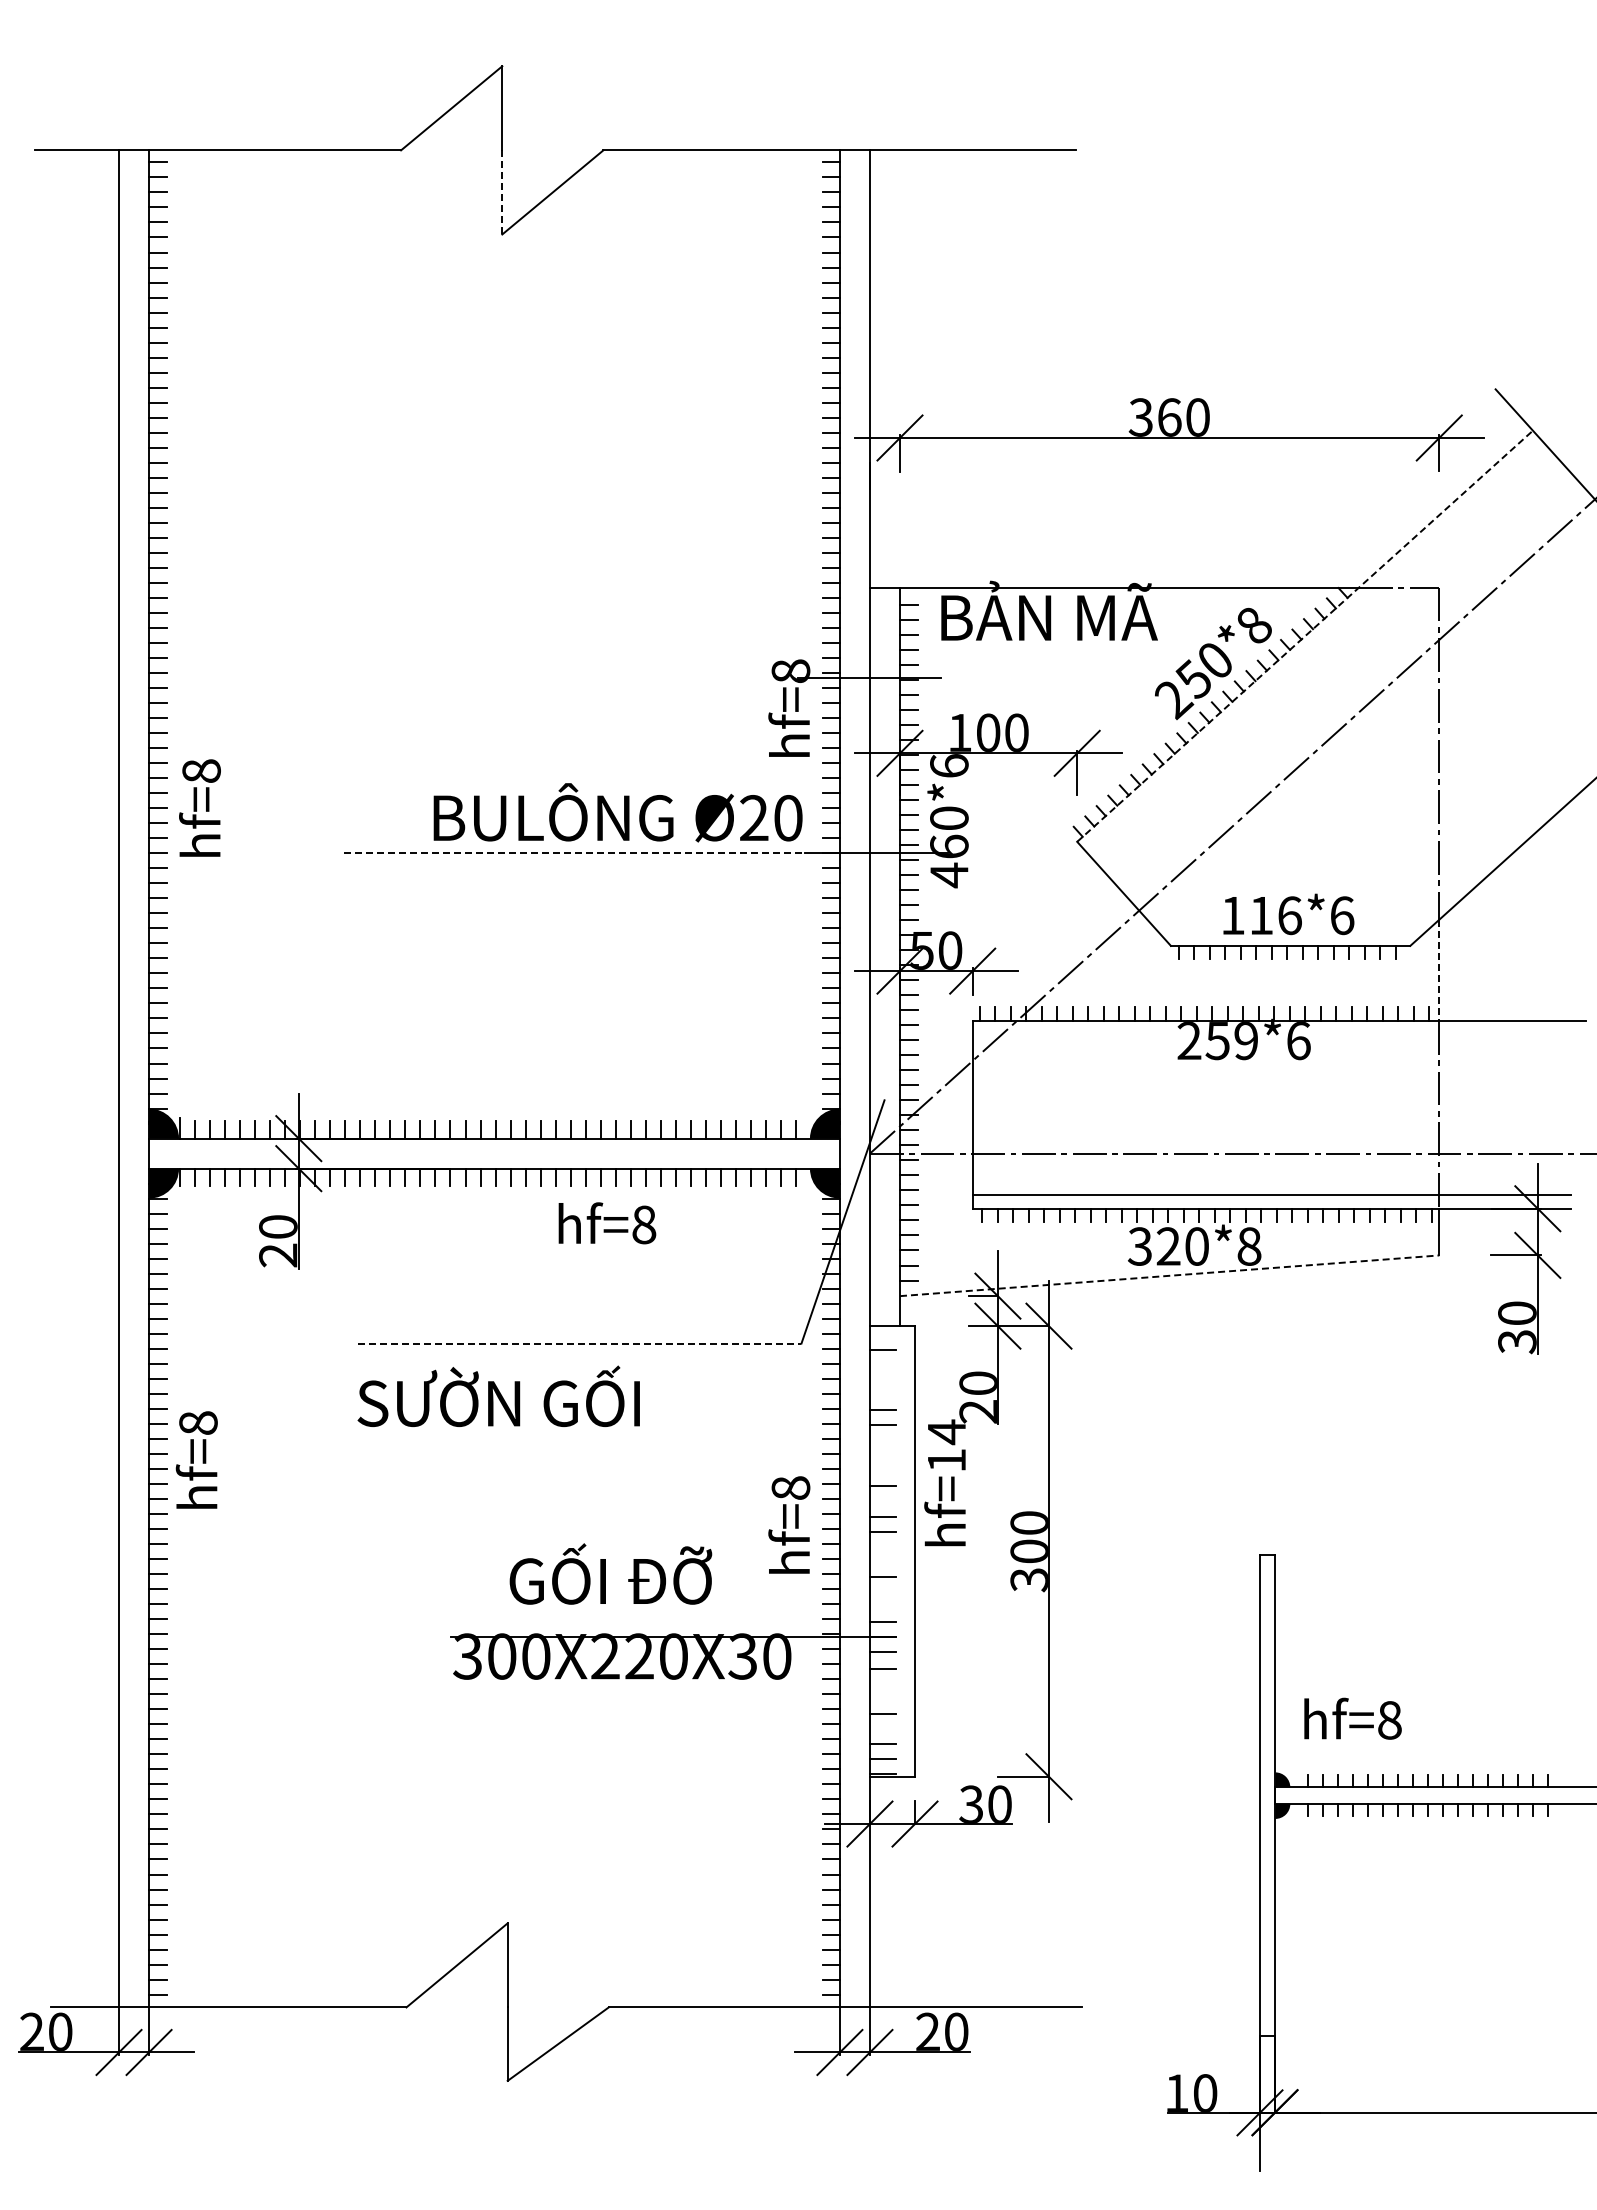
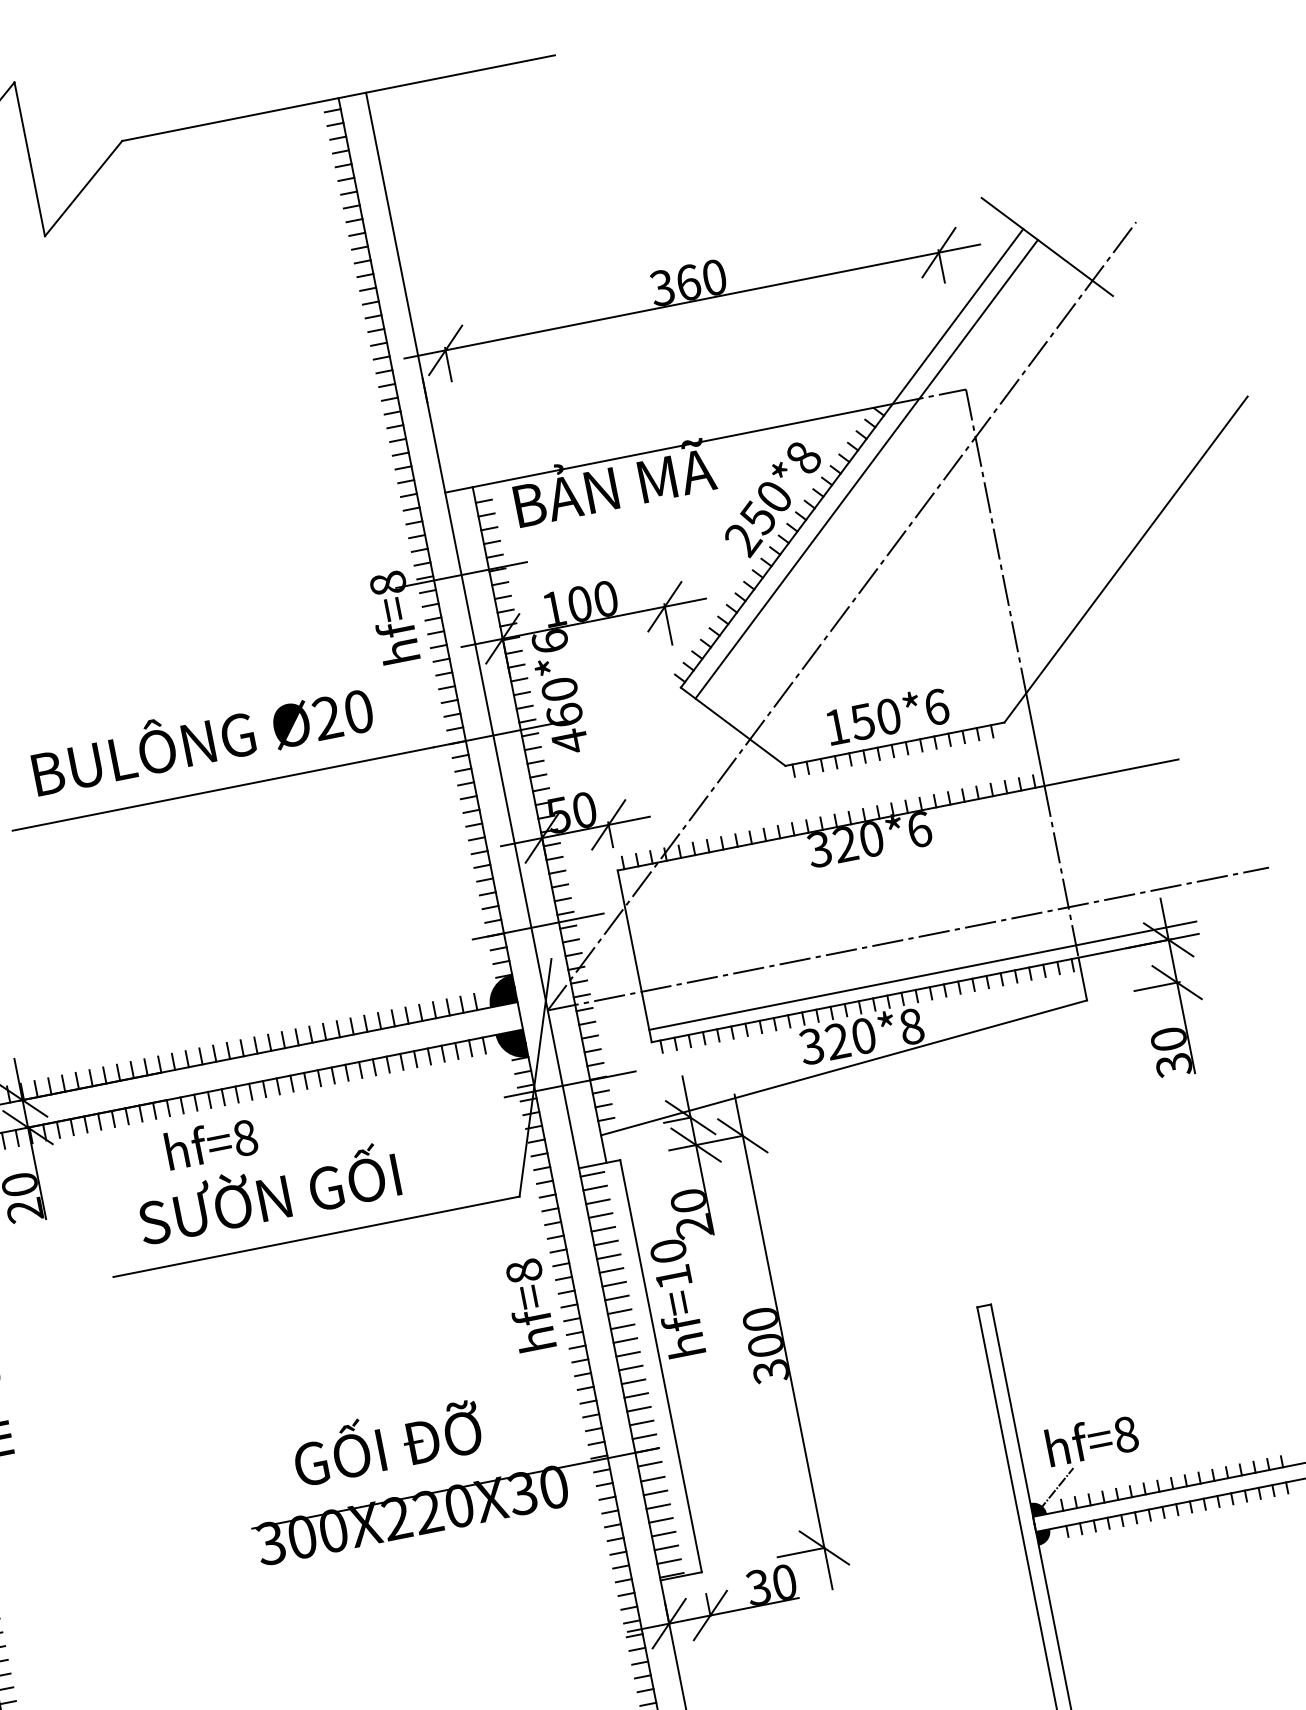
line: (502, 191) -> (37, 196), dashed -> solid
line: (1305, 636) -> (852, 458), dashed -> solid
line: (1318, 650) -> (866, 468), added
text: (617, 812) -> (201, 737), moved
line: (575, 853) -> (224, 789), dashed -> solid
text: (1275, 915) -> (875, 719), 116*6 -> 150*6
line: (1439, 970) -> (1035, 739), dashed -> solid
text: (1217, 1041) -> (845, 844), 259*6 -> 320*6
line: (876, 1063) -> (537, 926), added
text: (607, 1223) -> (211, 1143), moved
line: (877, 1236) -> (569, 1084), added
line: (1170, 1275) -> (844, 1067), dashed -> solid
line: (882, 1335) -> (592, 1174), added
line: (579, 1343) -> (316, 1236), dashed -> solid
line: (882, 1365) -> (597, 1201), added
line: (882, 1380) -> (600, 1215), added
text: (498, 1395) -> (267, 1192), moved
line: (882, 1395) -> (603, 1229), added
text: (946, 1432) -> (668, 1251), hf=14 -> hf=10
line: (882, 1440) -> (611, 1270), added
line: (882, 1455) -> (613, 1284), added
line: (882, 1470) -> (616, 1298), added
line: (882, 1502) -> (622, 1327), added
text: (789, 1524) -> (529, 1304), moved
line: (882, 1547) -> (630, 1368), added
line: (882, 1562) -> (633, 1382), added
line: (882, 1592) -> (638, 1409), added
line: (882, 1607) -> (641, 1423), added
line: (882, 1683) -> (655, 1492), added
line: (882, 1698) -> (657, 1506), added
line: (882, 1728) -> (663, 1534), added
line: (1304, 1763) -> (1055, 1489), added

